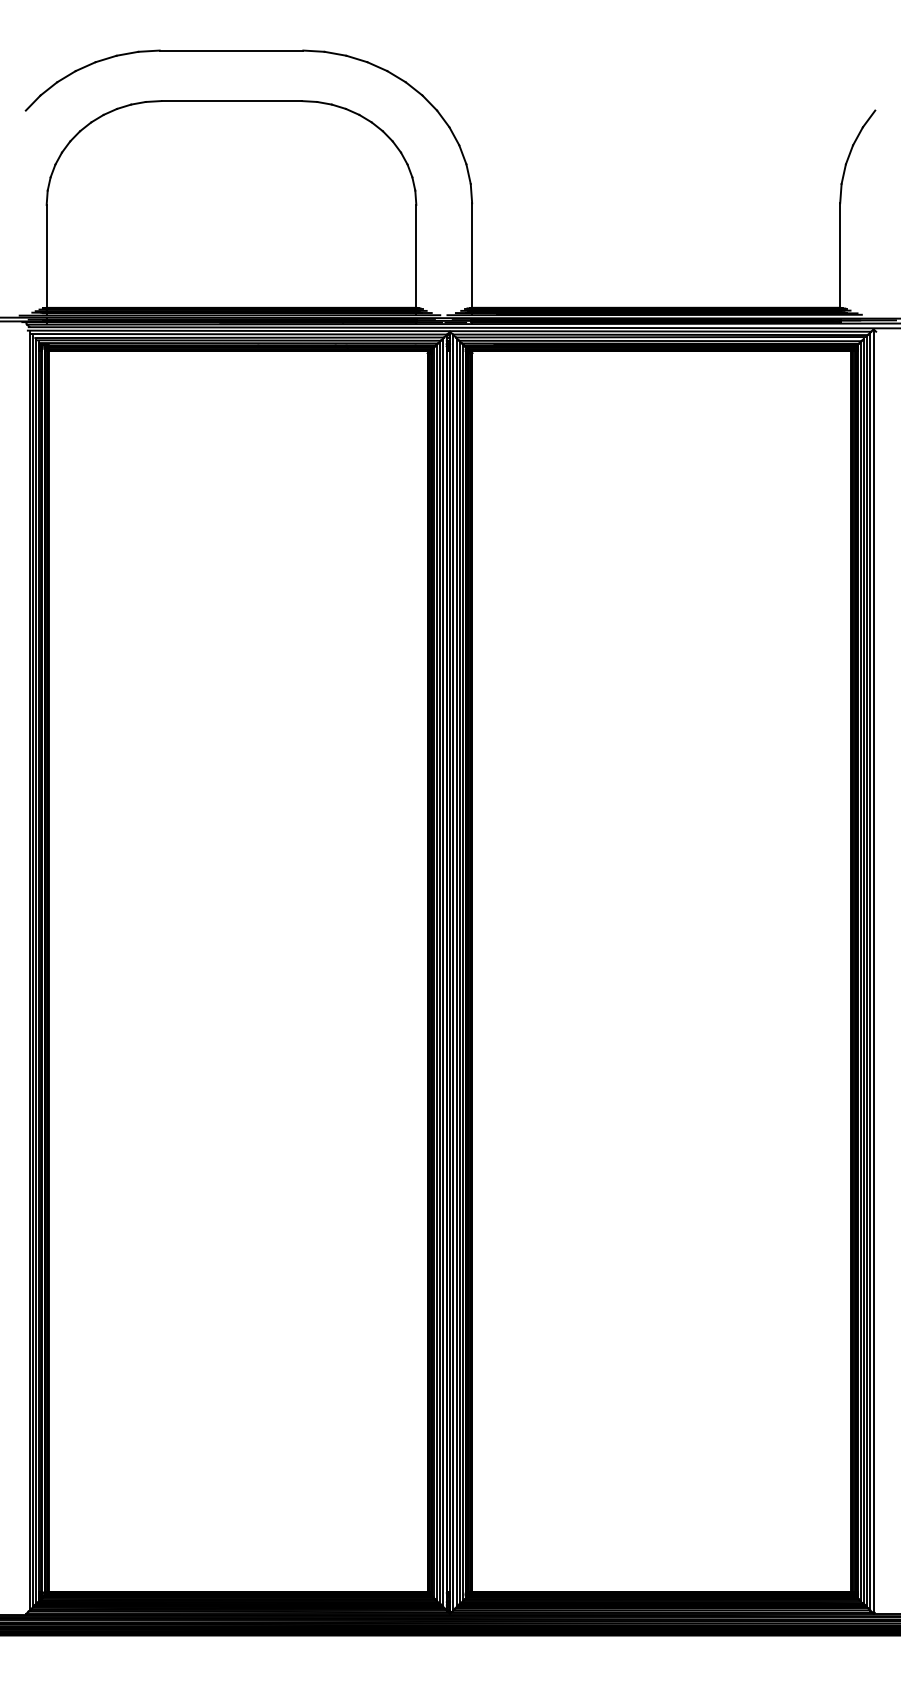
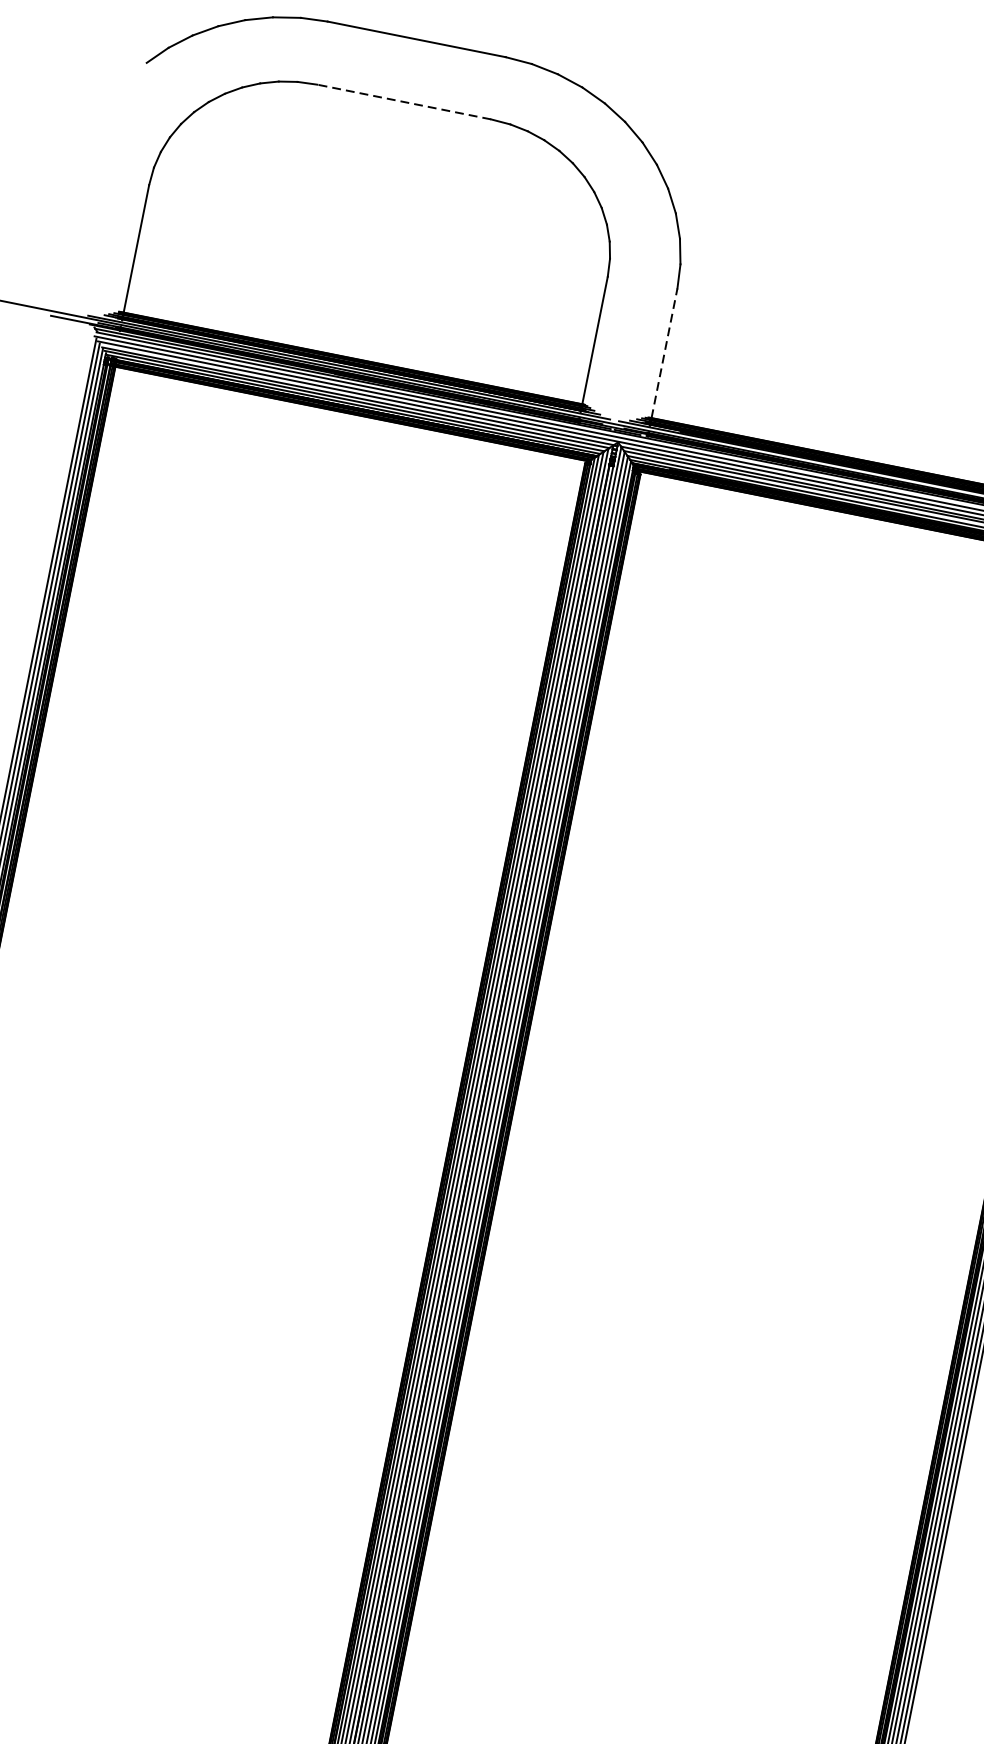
line: (231, 101) -> (404, 102), solid -> dashed
line: (472, 254) -> (665, 352), solid -> dashed

